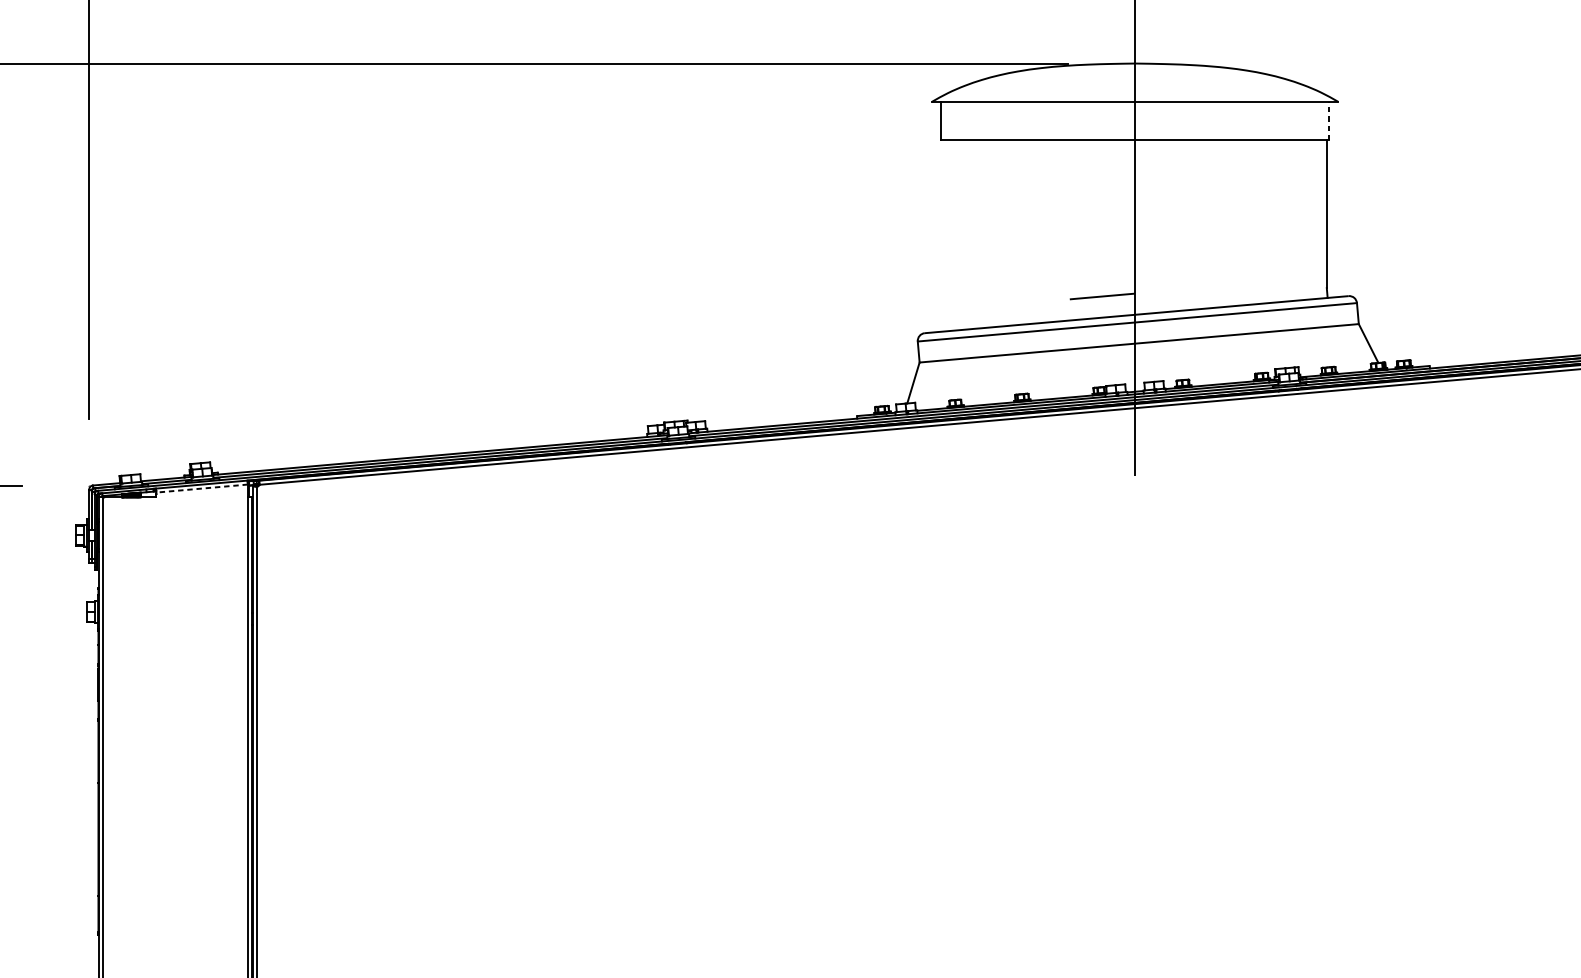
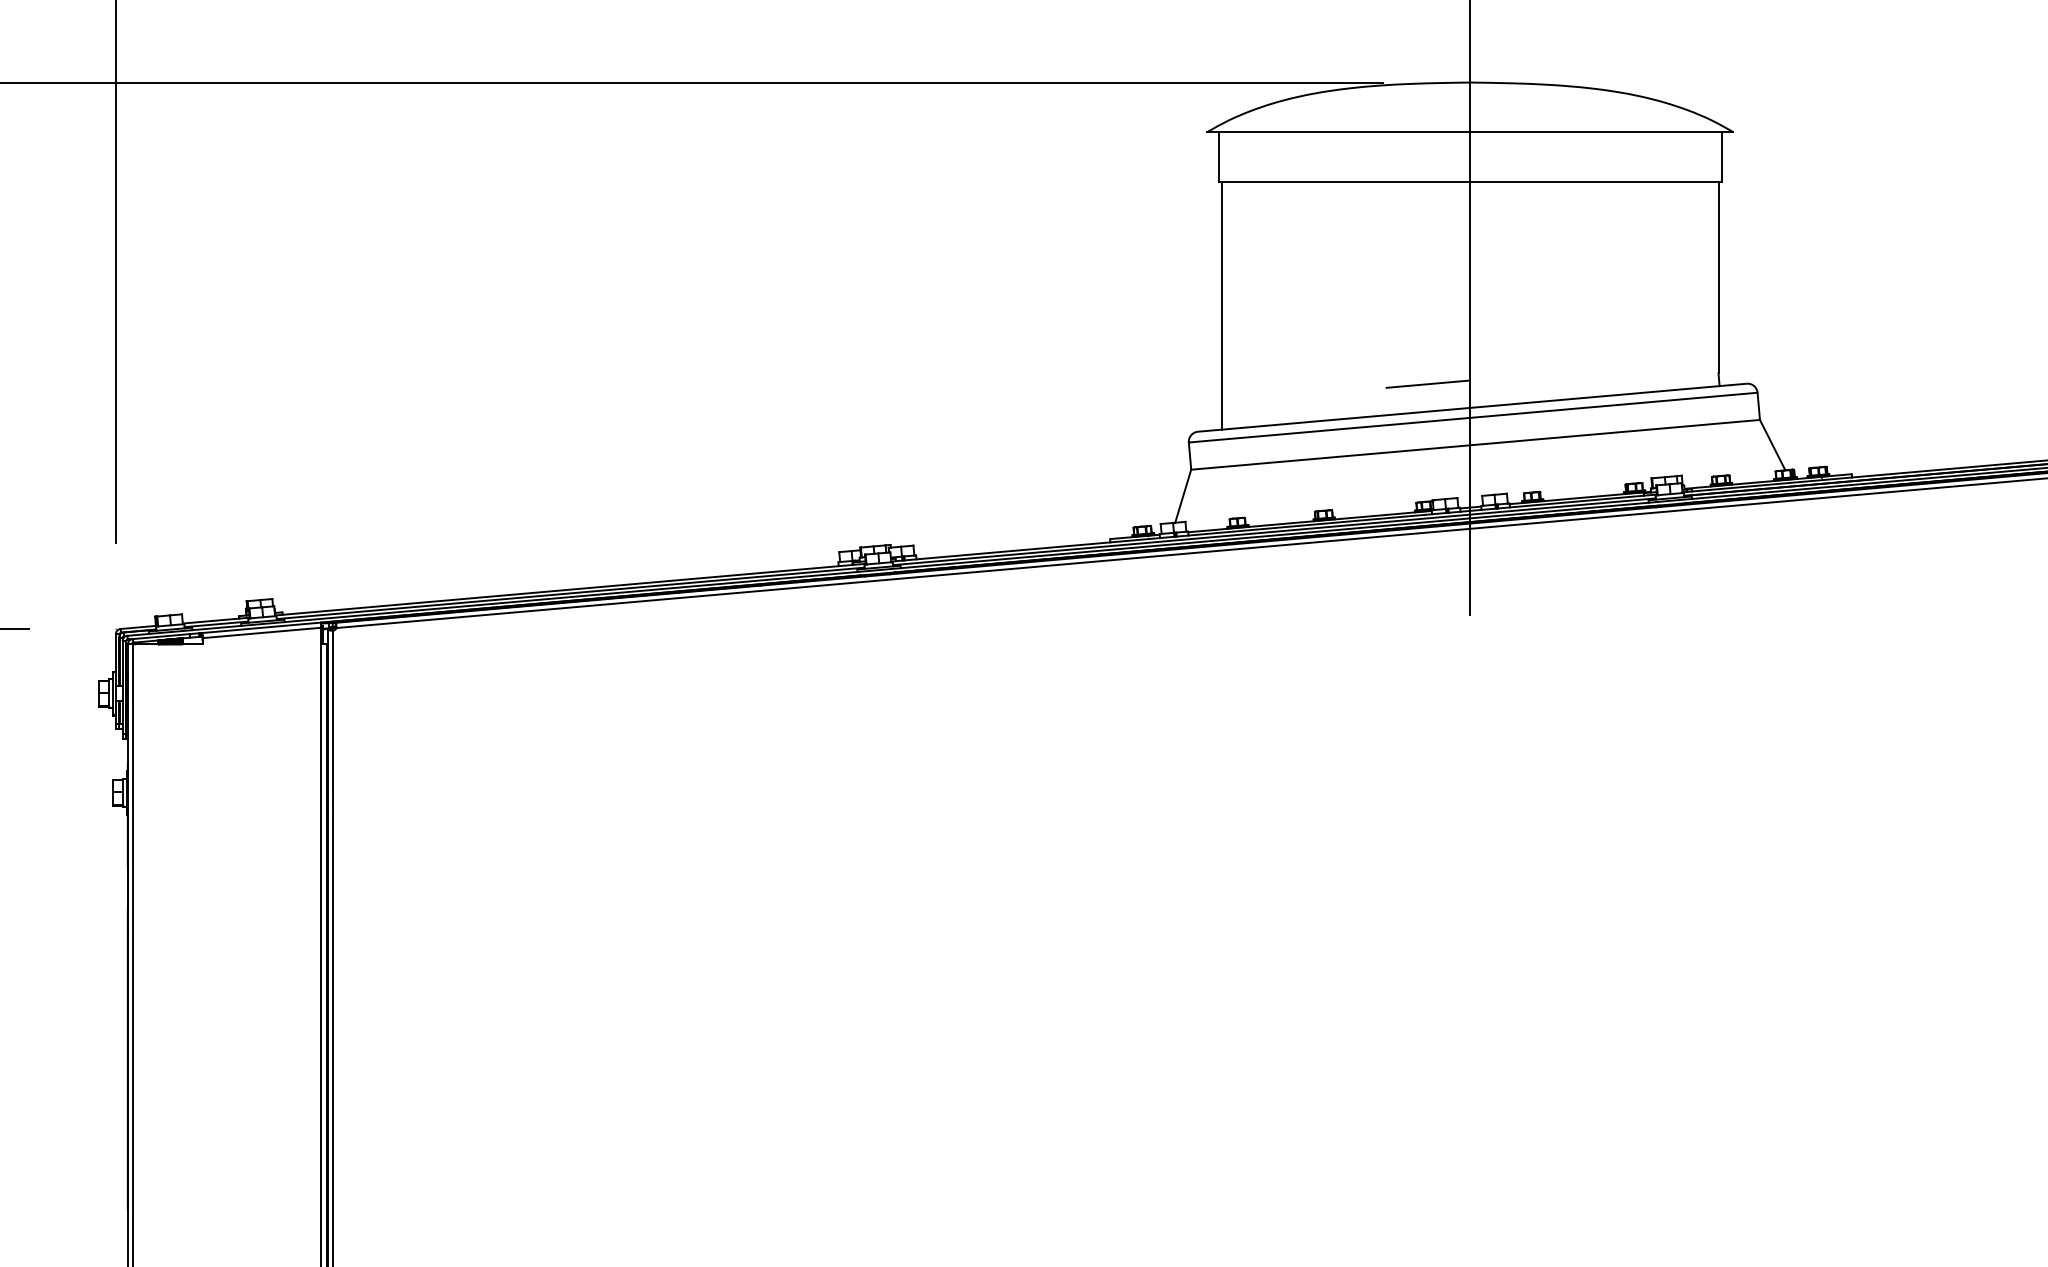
line: (1329, 121) -> (1721, 157), dashed -> solid
line: (943, 235) -> (1222, 305), added
line: (202, 488) -> (262, 632), dashed -> solid

